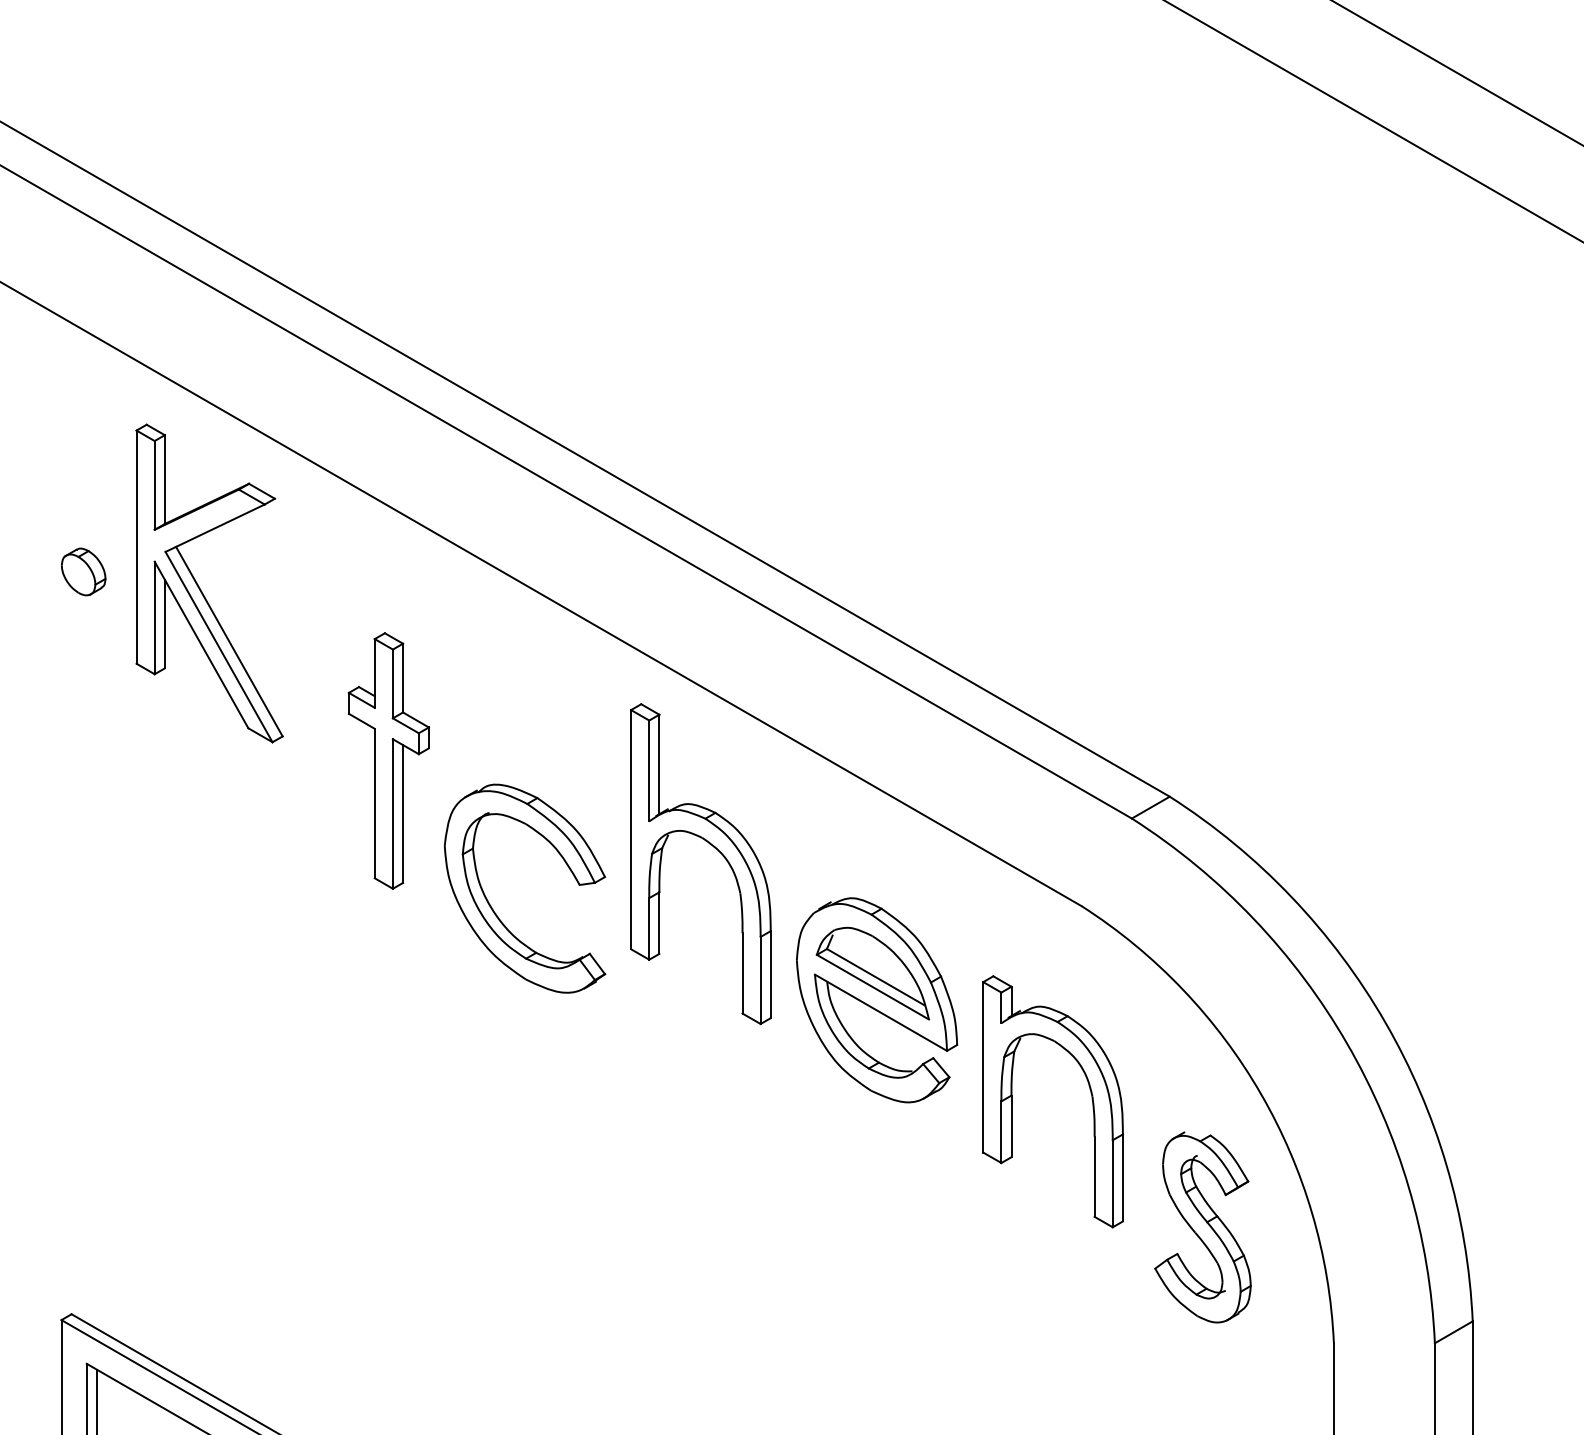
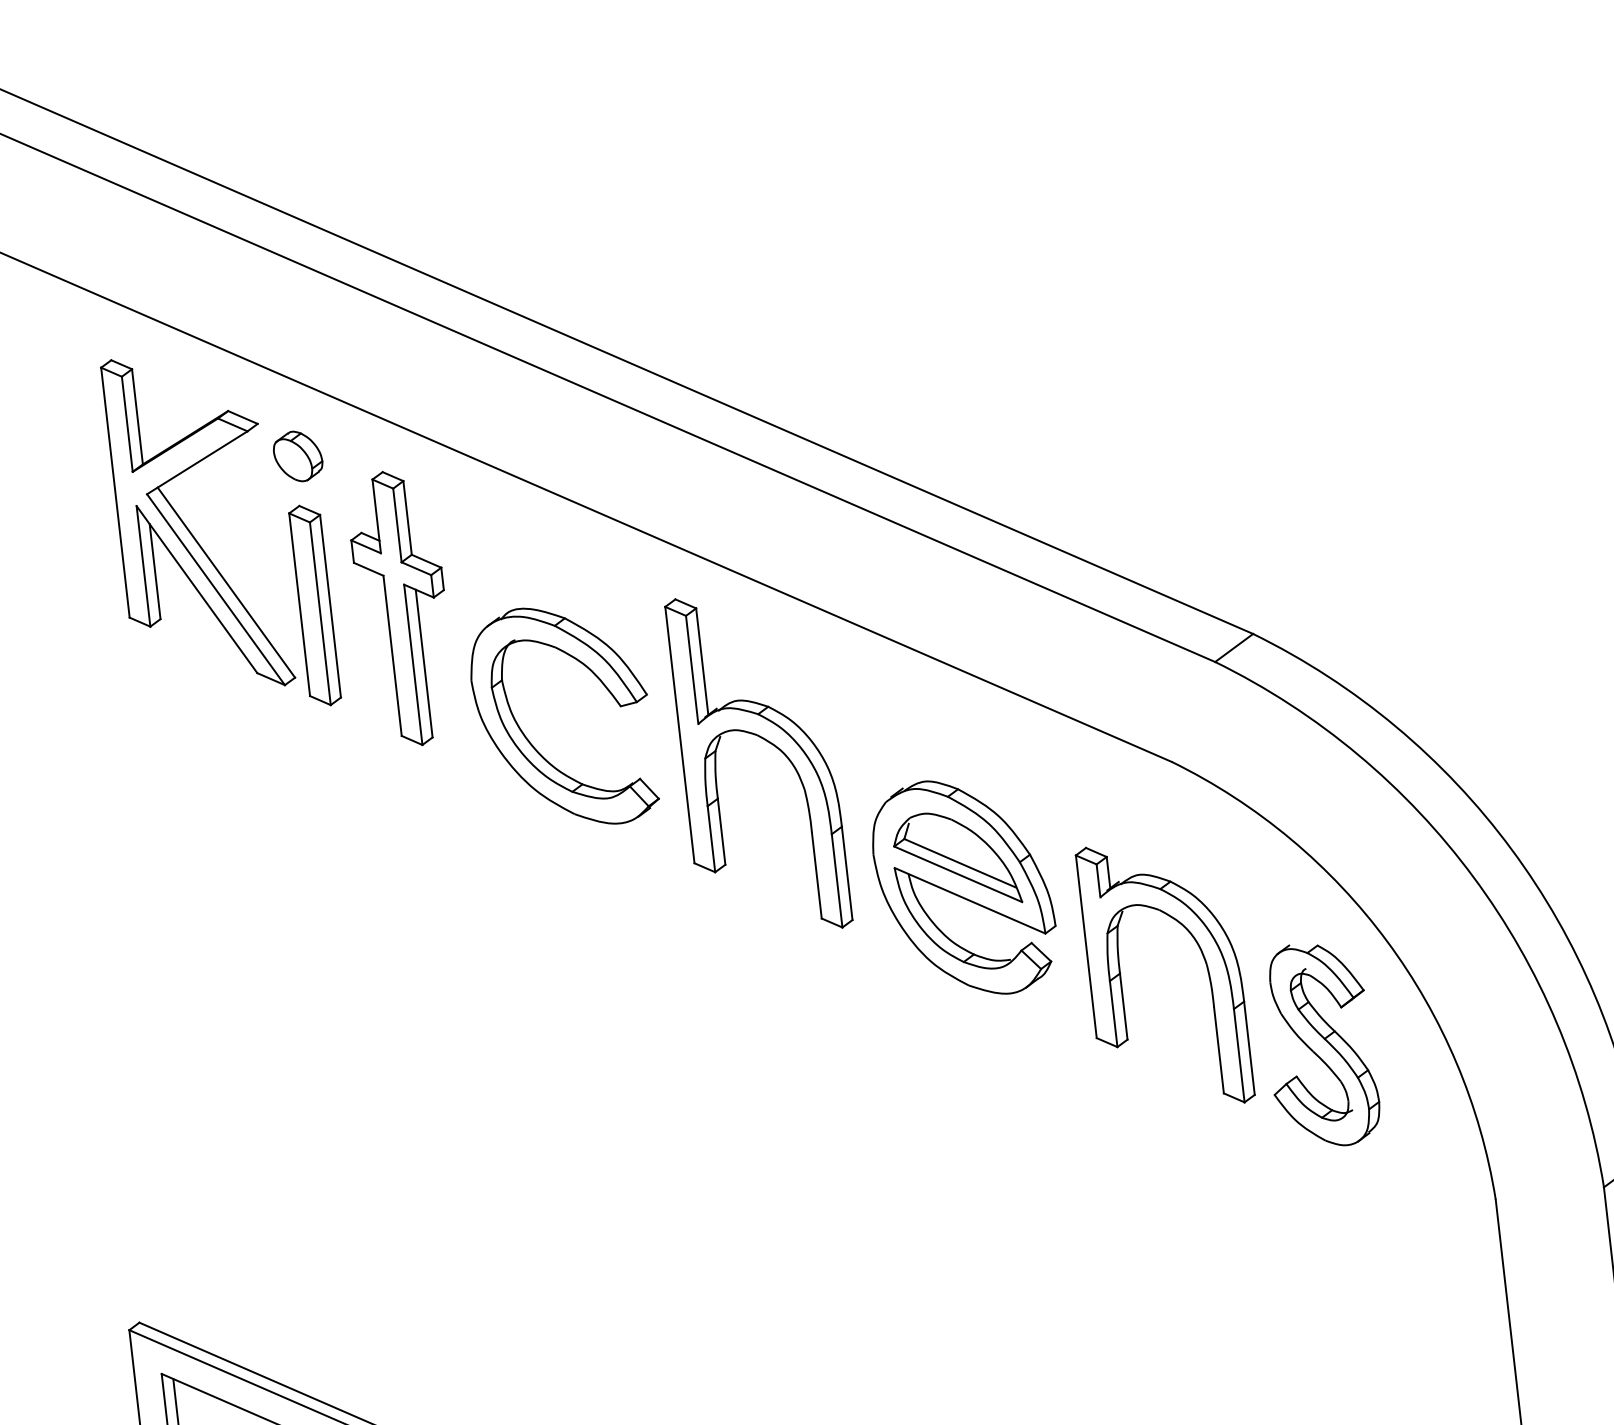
part: (83, 571) -> (297, 455), moved
part: (308, 671) -> (314, 604), added
part: (388, 760) -> (402, 608), moved
part: (491, 905) -> (528, 739), moved
part: (1202, 1227) -> (1320, 1045), moved

